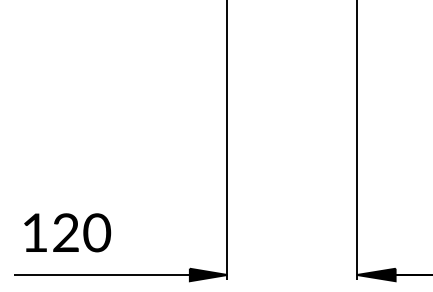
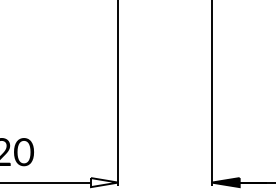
fill: (208, 274) -> (104, 182), removed

